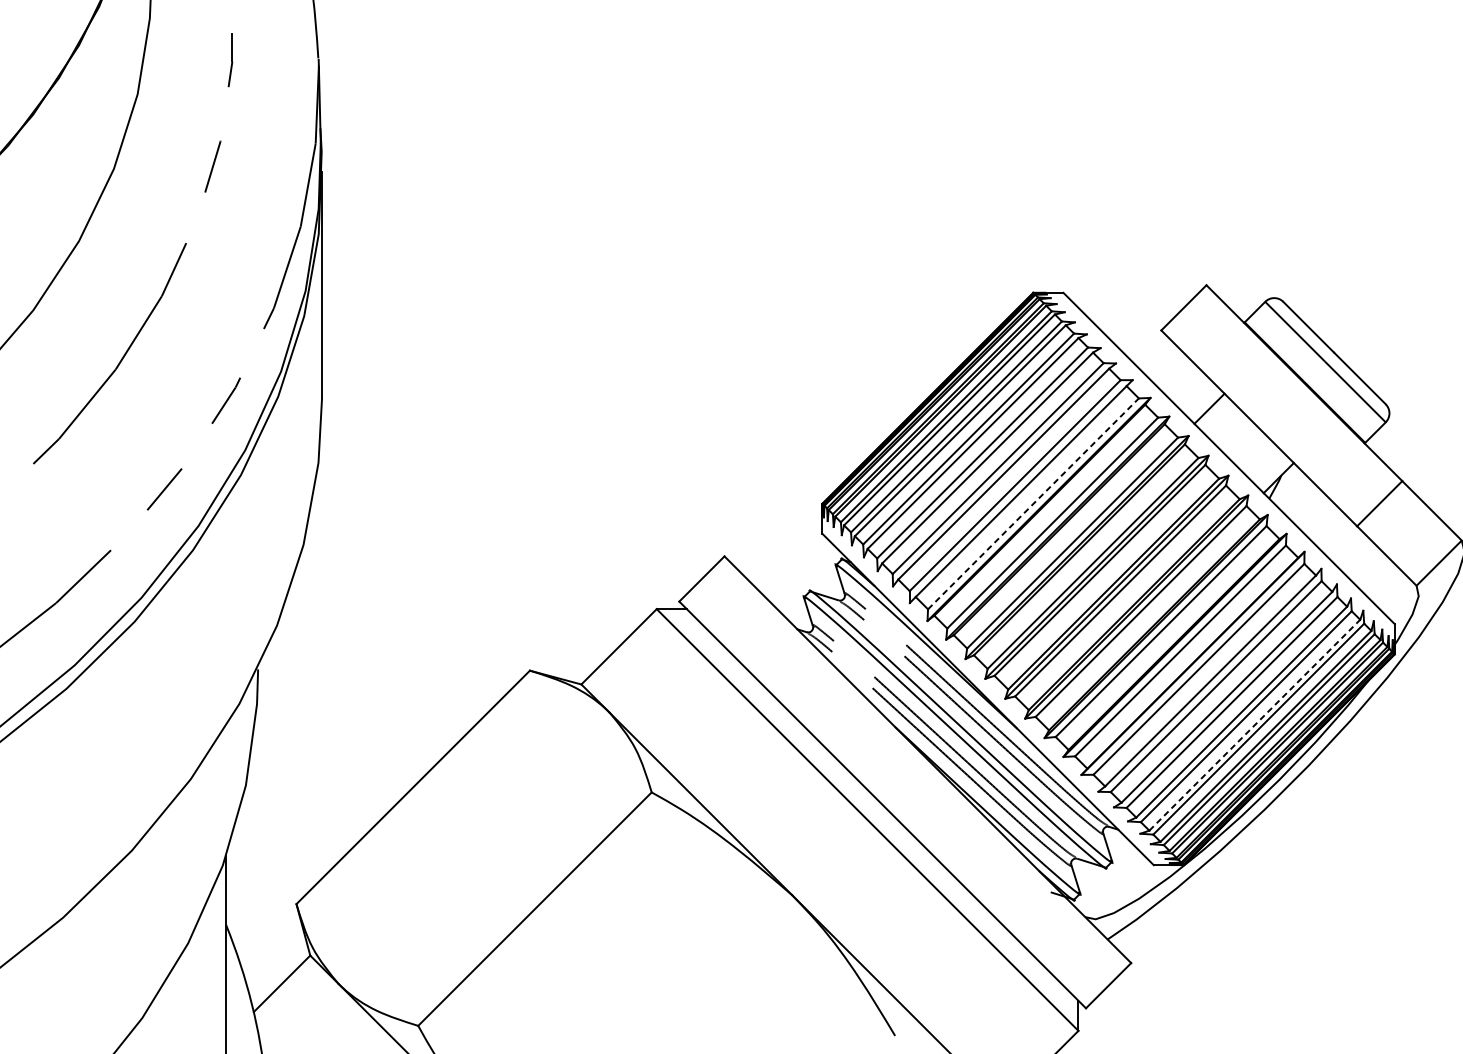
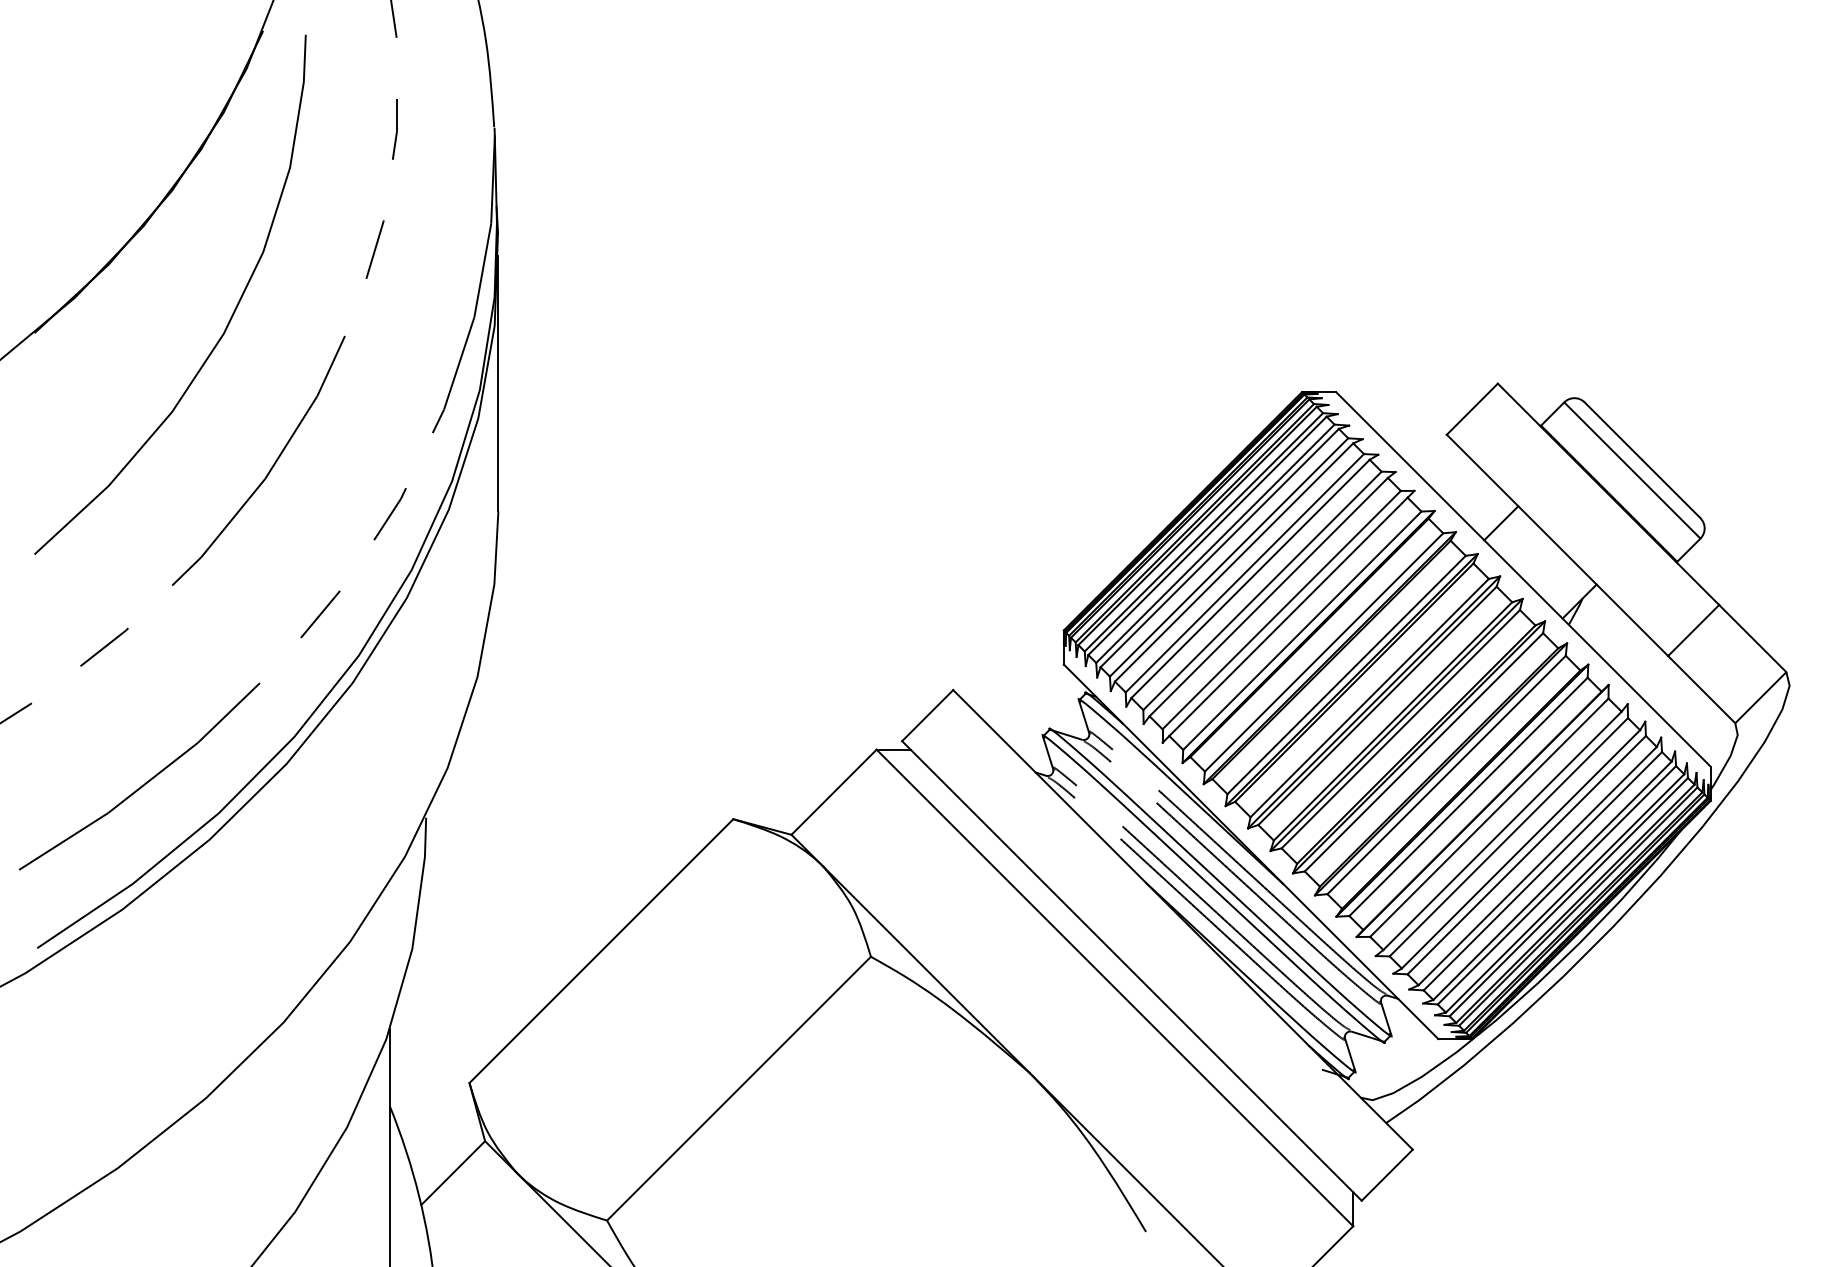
line: (1033, 503) -> (1302, 630), dashed -> solid
line: (1254, 724) -> (1552, 880), dashed -> solid

